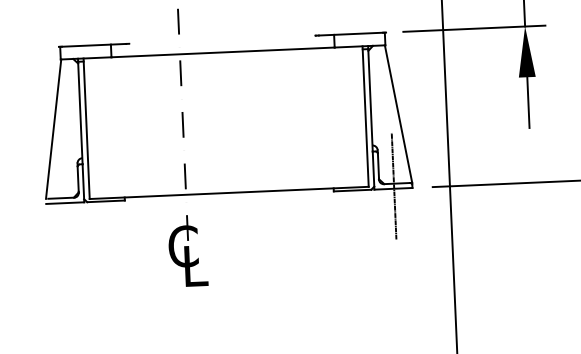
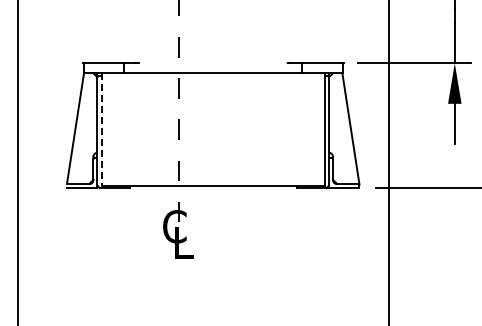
line: (86, 129) -> (101, 130), solid -> dashed
line: (393, 185) -> (344, 185), removed

